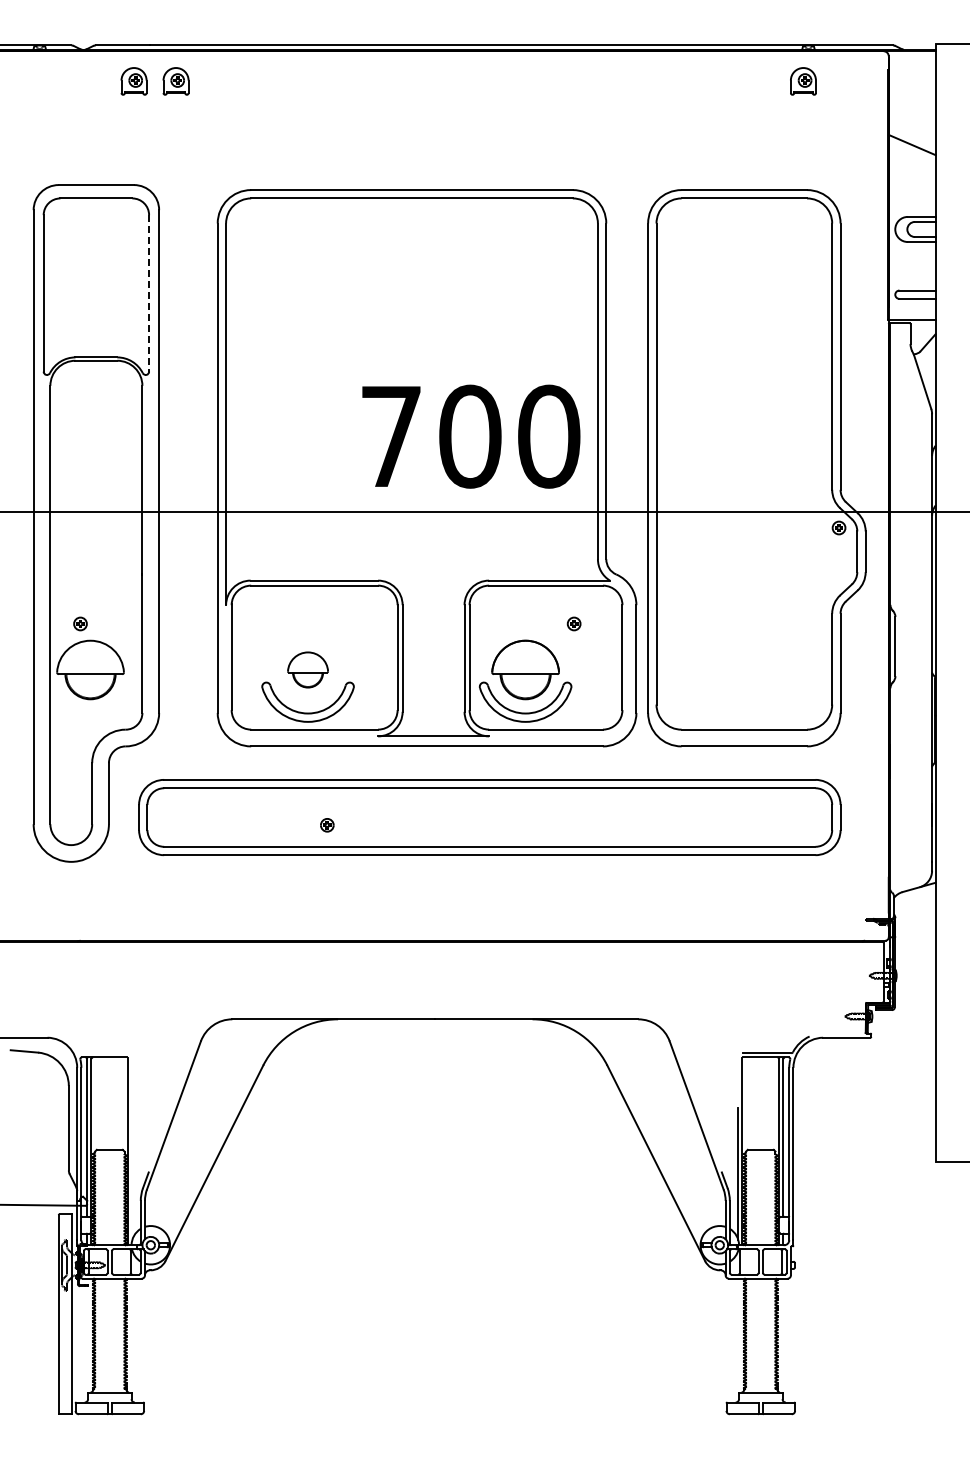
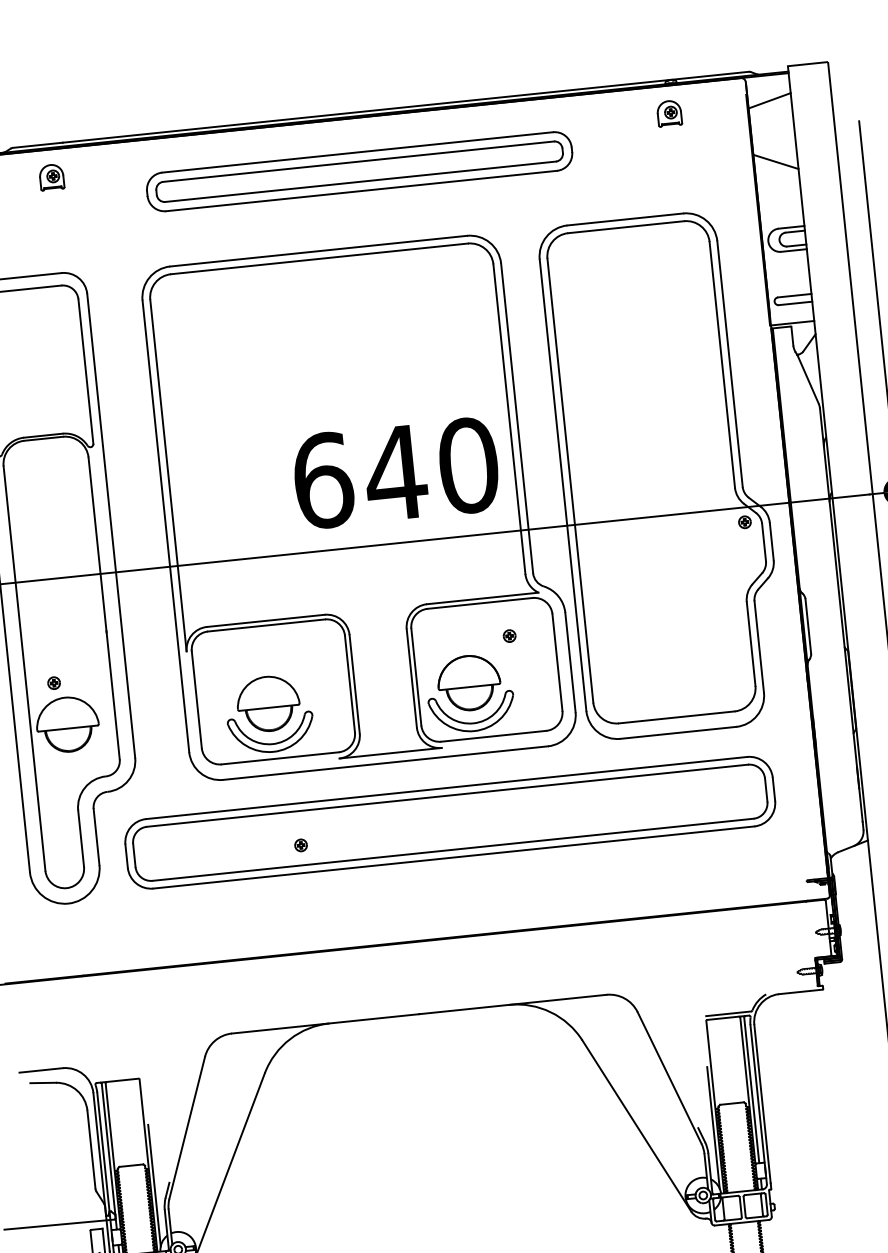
line: (911, 78) -> (768, 100), added
part: (175, 81) -> (90, 173), removed
part: (464, 109) -> (359, 171), added
line: (149, 293) -> (86, 371), dashed -> solid
text: (431, 436) -> (360, 476), 700 -> 640
part: (307, 669) -> (267, 703), size x1.67
line: (132, 1173) -> (154, 1185), added

